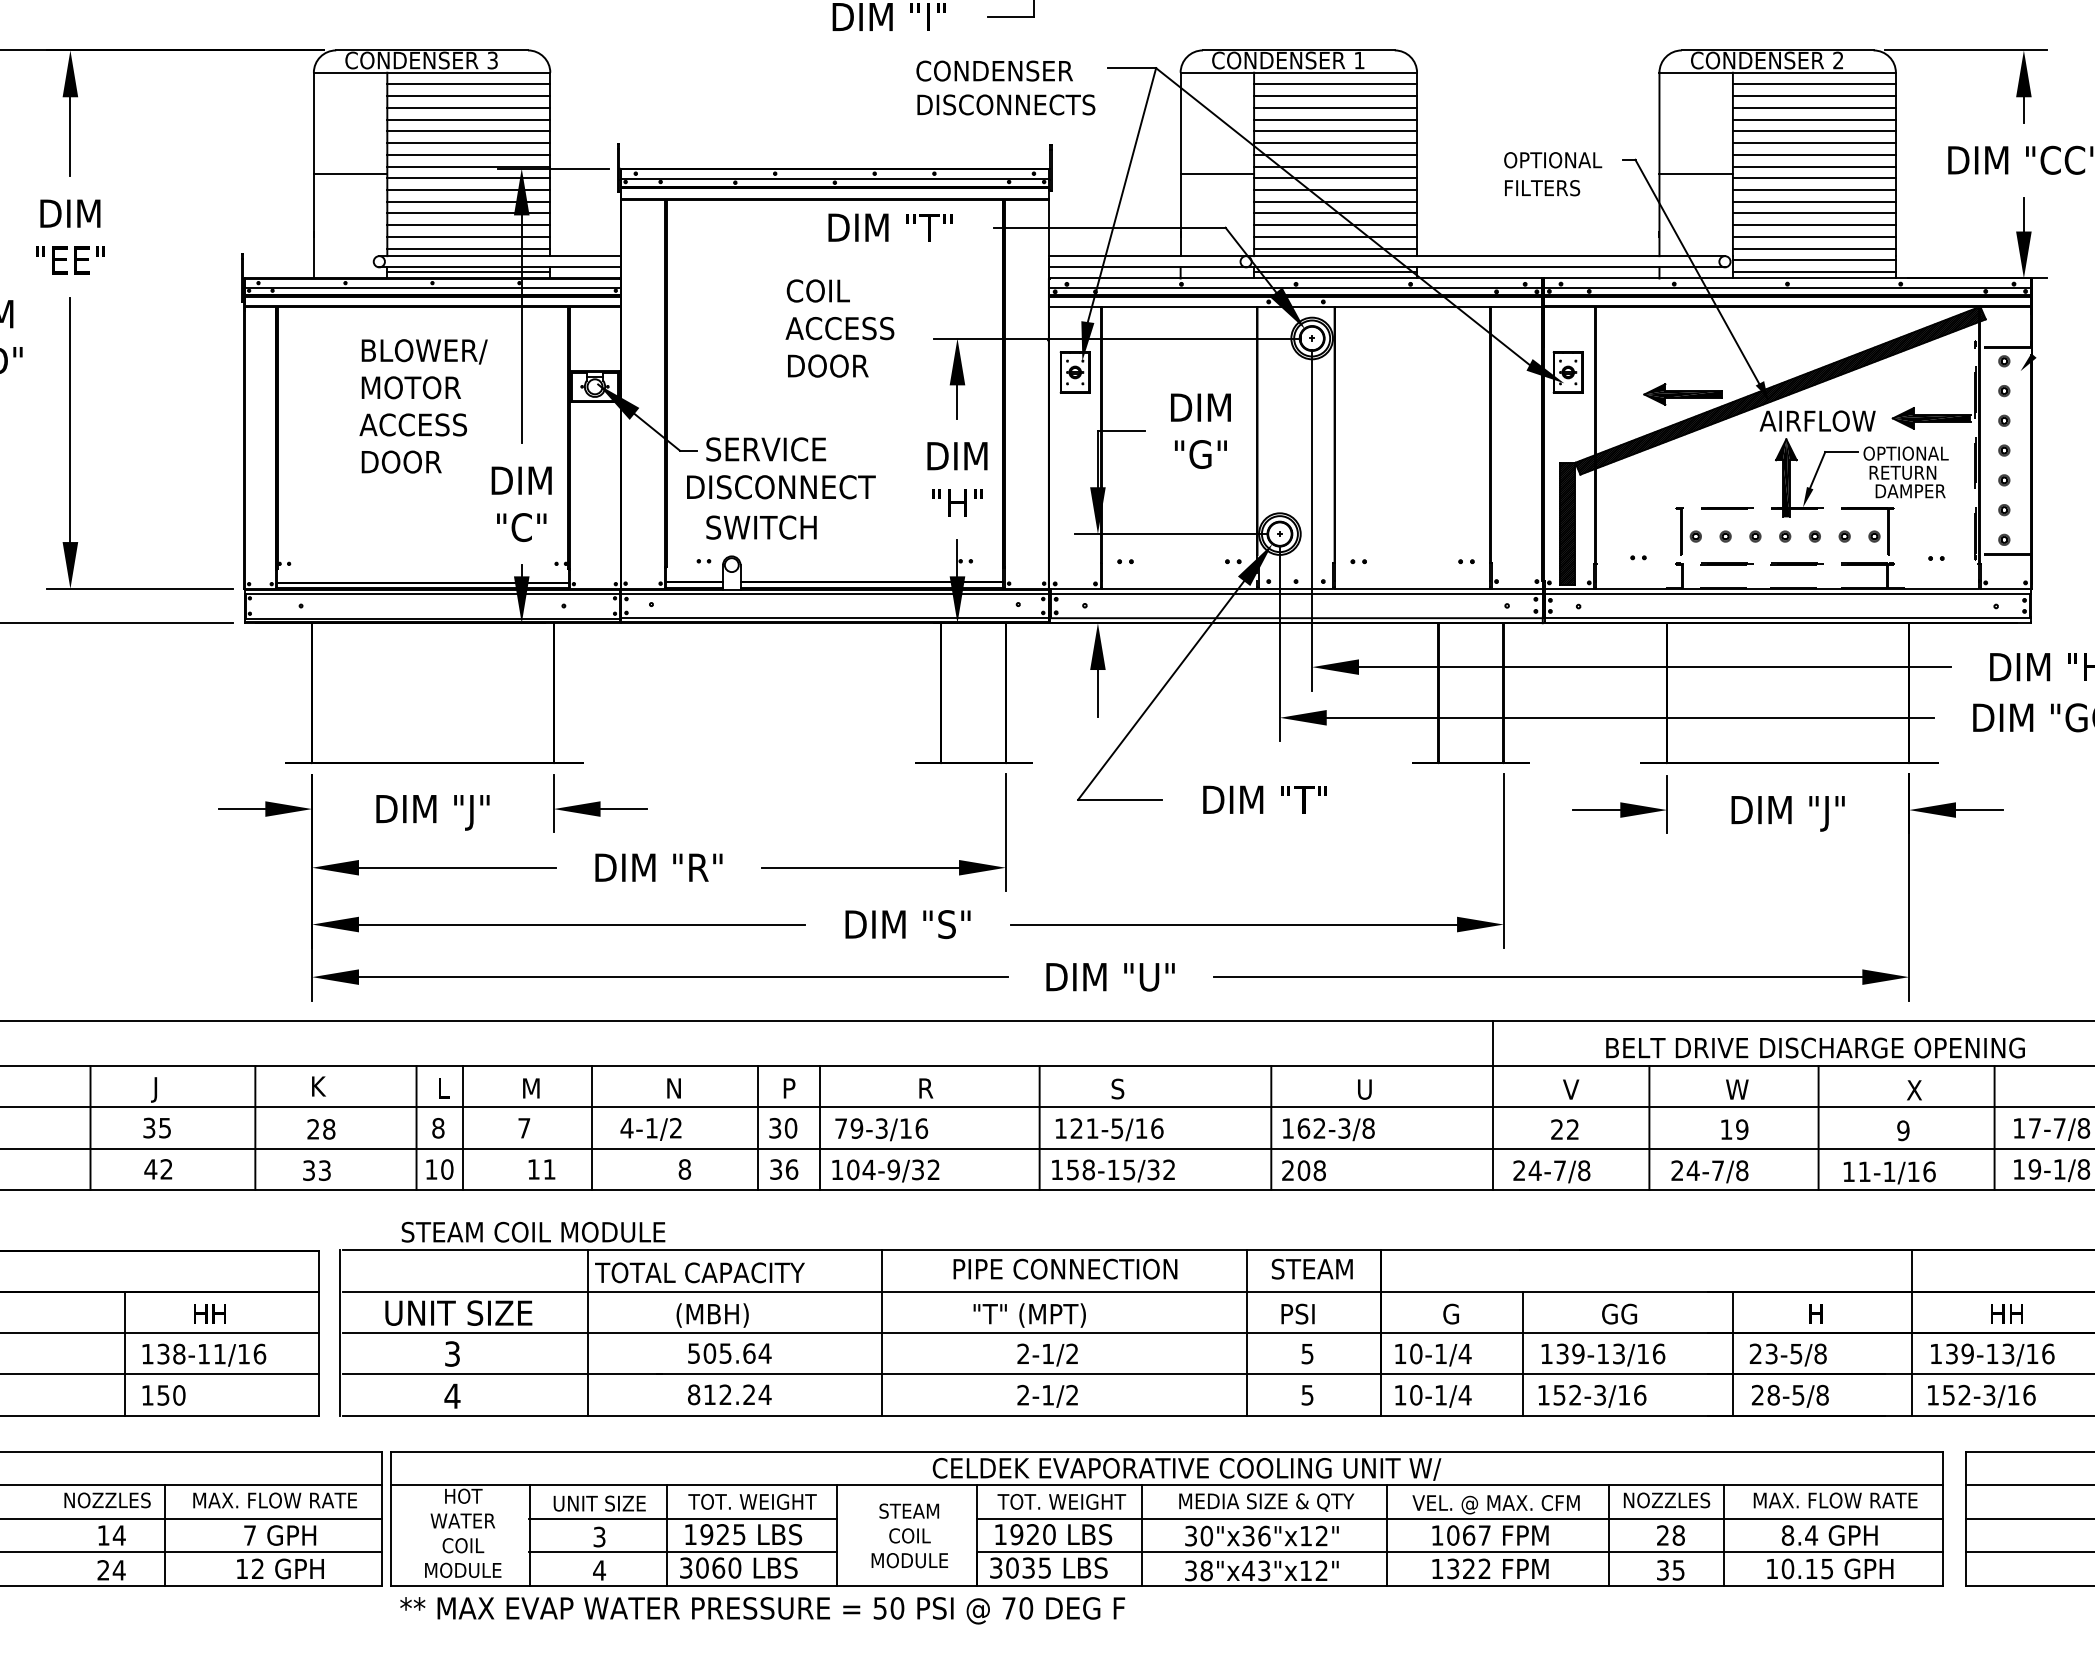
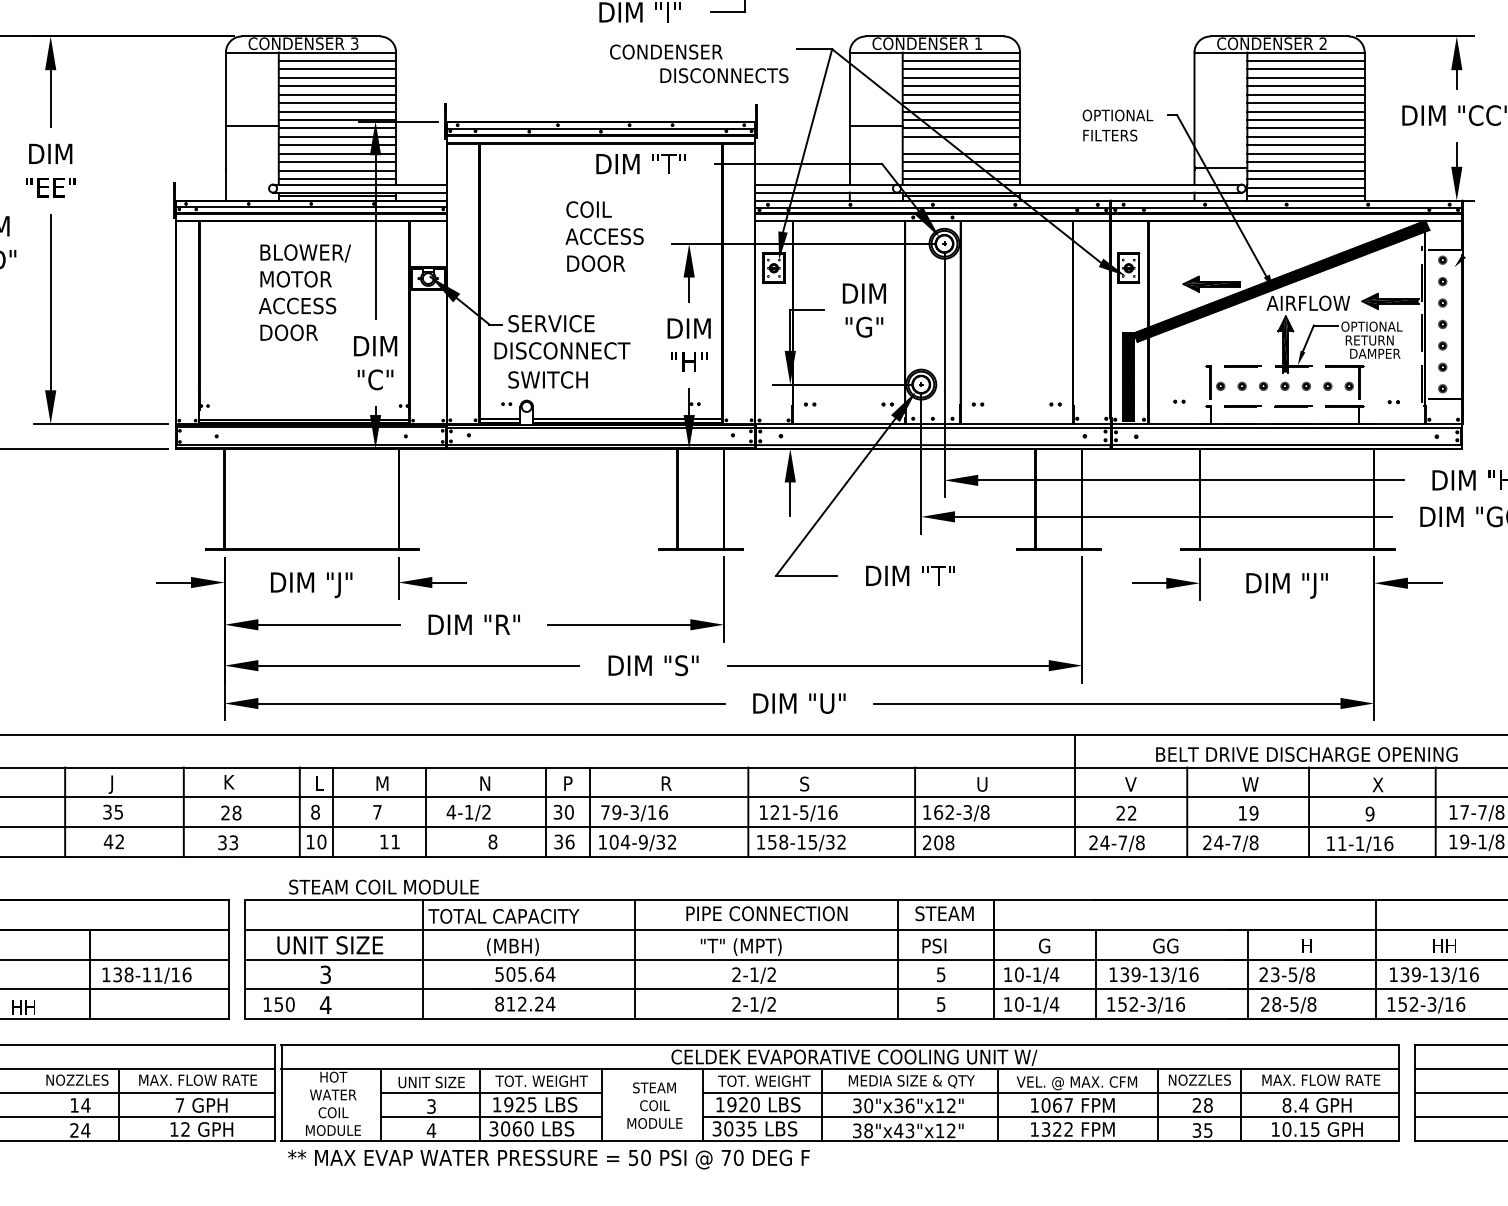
text: (994, 70) -> (666, 51), moved
line: (1695, 174) -> (1220, 168), moved
line: (1335, 201) -> (961, 145), removed
text: (209, 1313) -> (23, 1006), moved
text: (163, 1395) -> (278, 1004), moved

